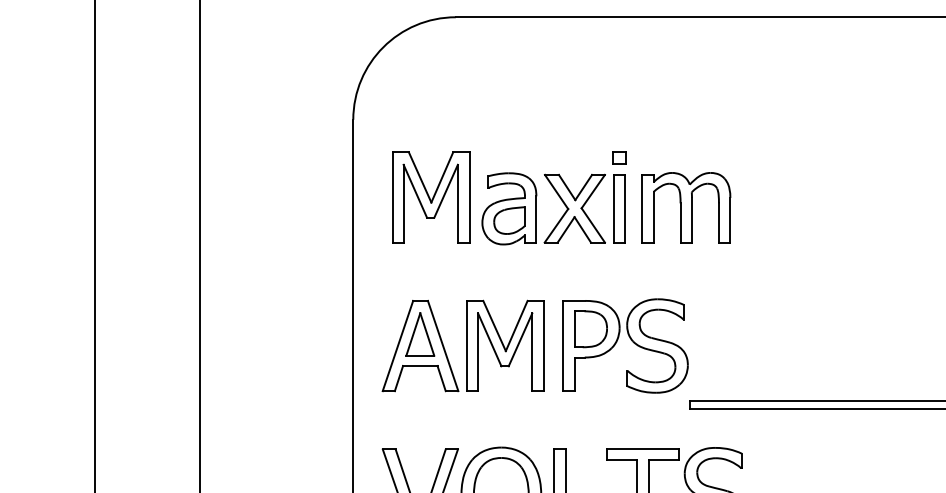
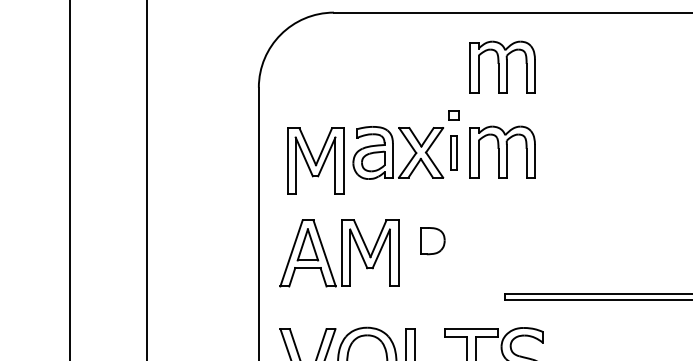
part: (686, 91) -> (502, 66), added
part: (431, 197) -> (316, 161), moved
part: (619, 208) -> (453, 152), size x0.7
part: (631, 341) -> (462, 250), removed

